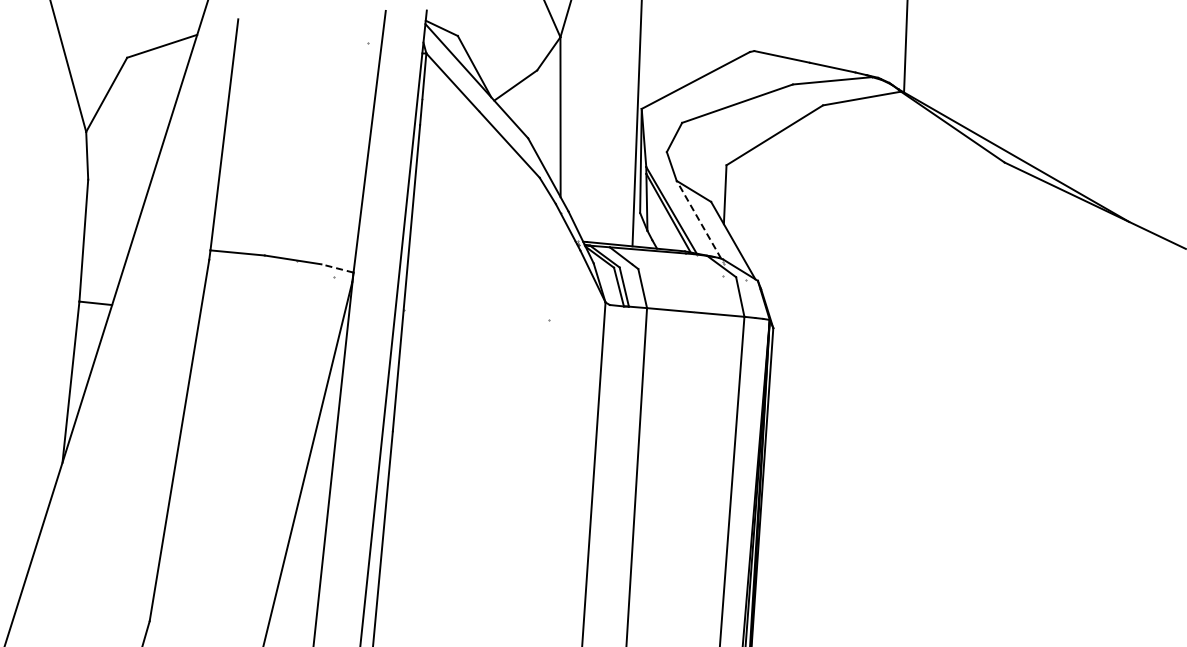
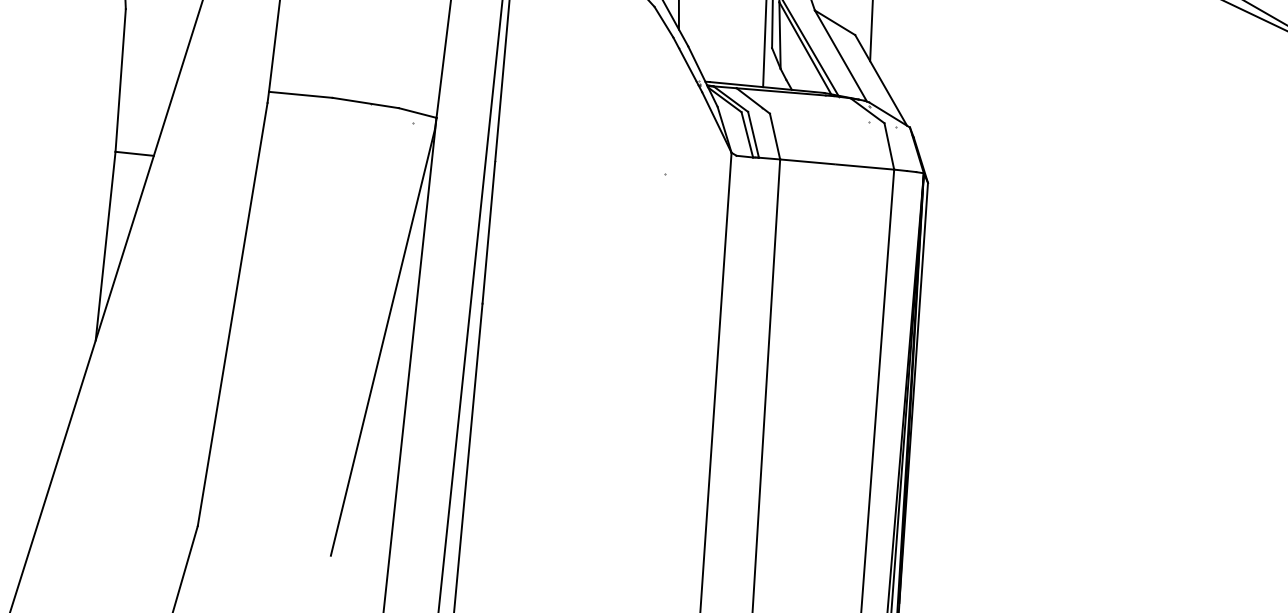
line: (698, 219) -> (840, 55), dashed -> solid
line: (337, 268) -> (417, 113), dashed -> solid

